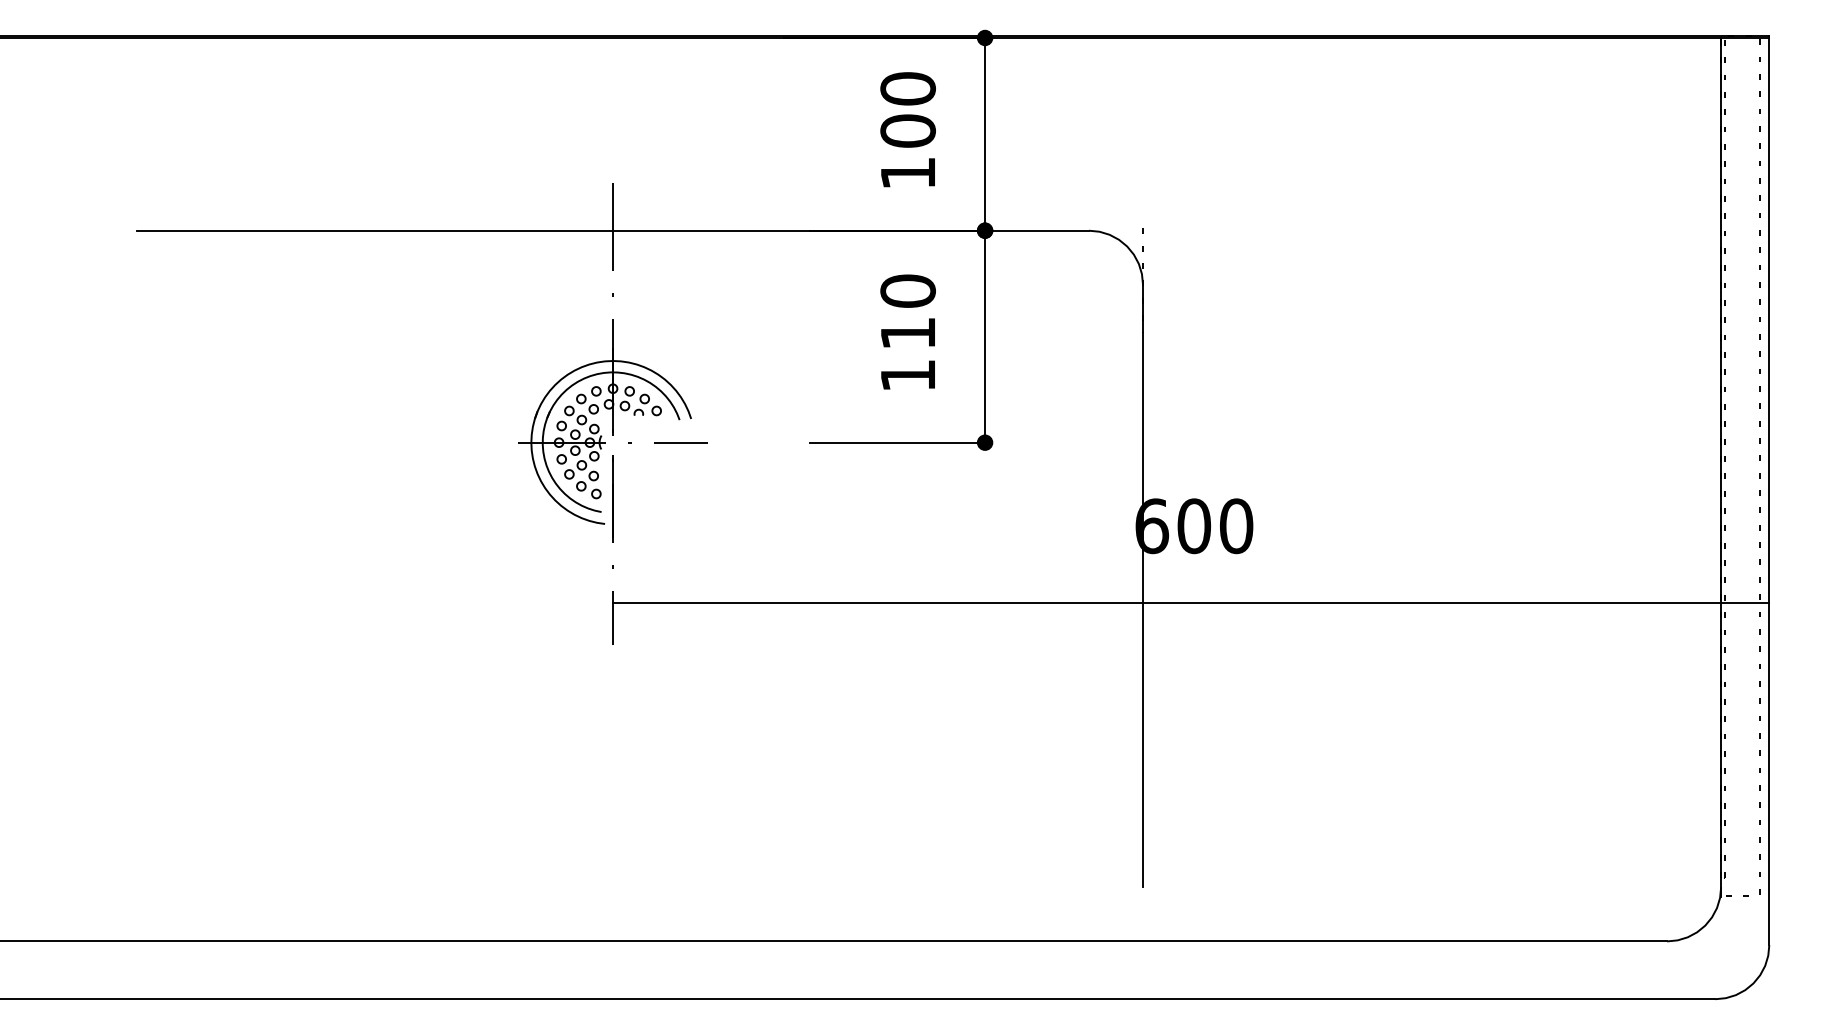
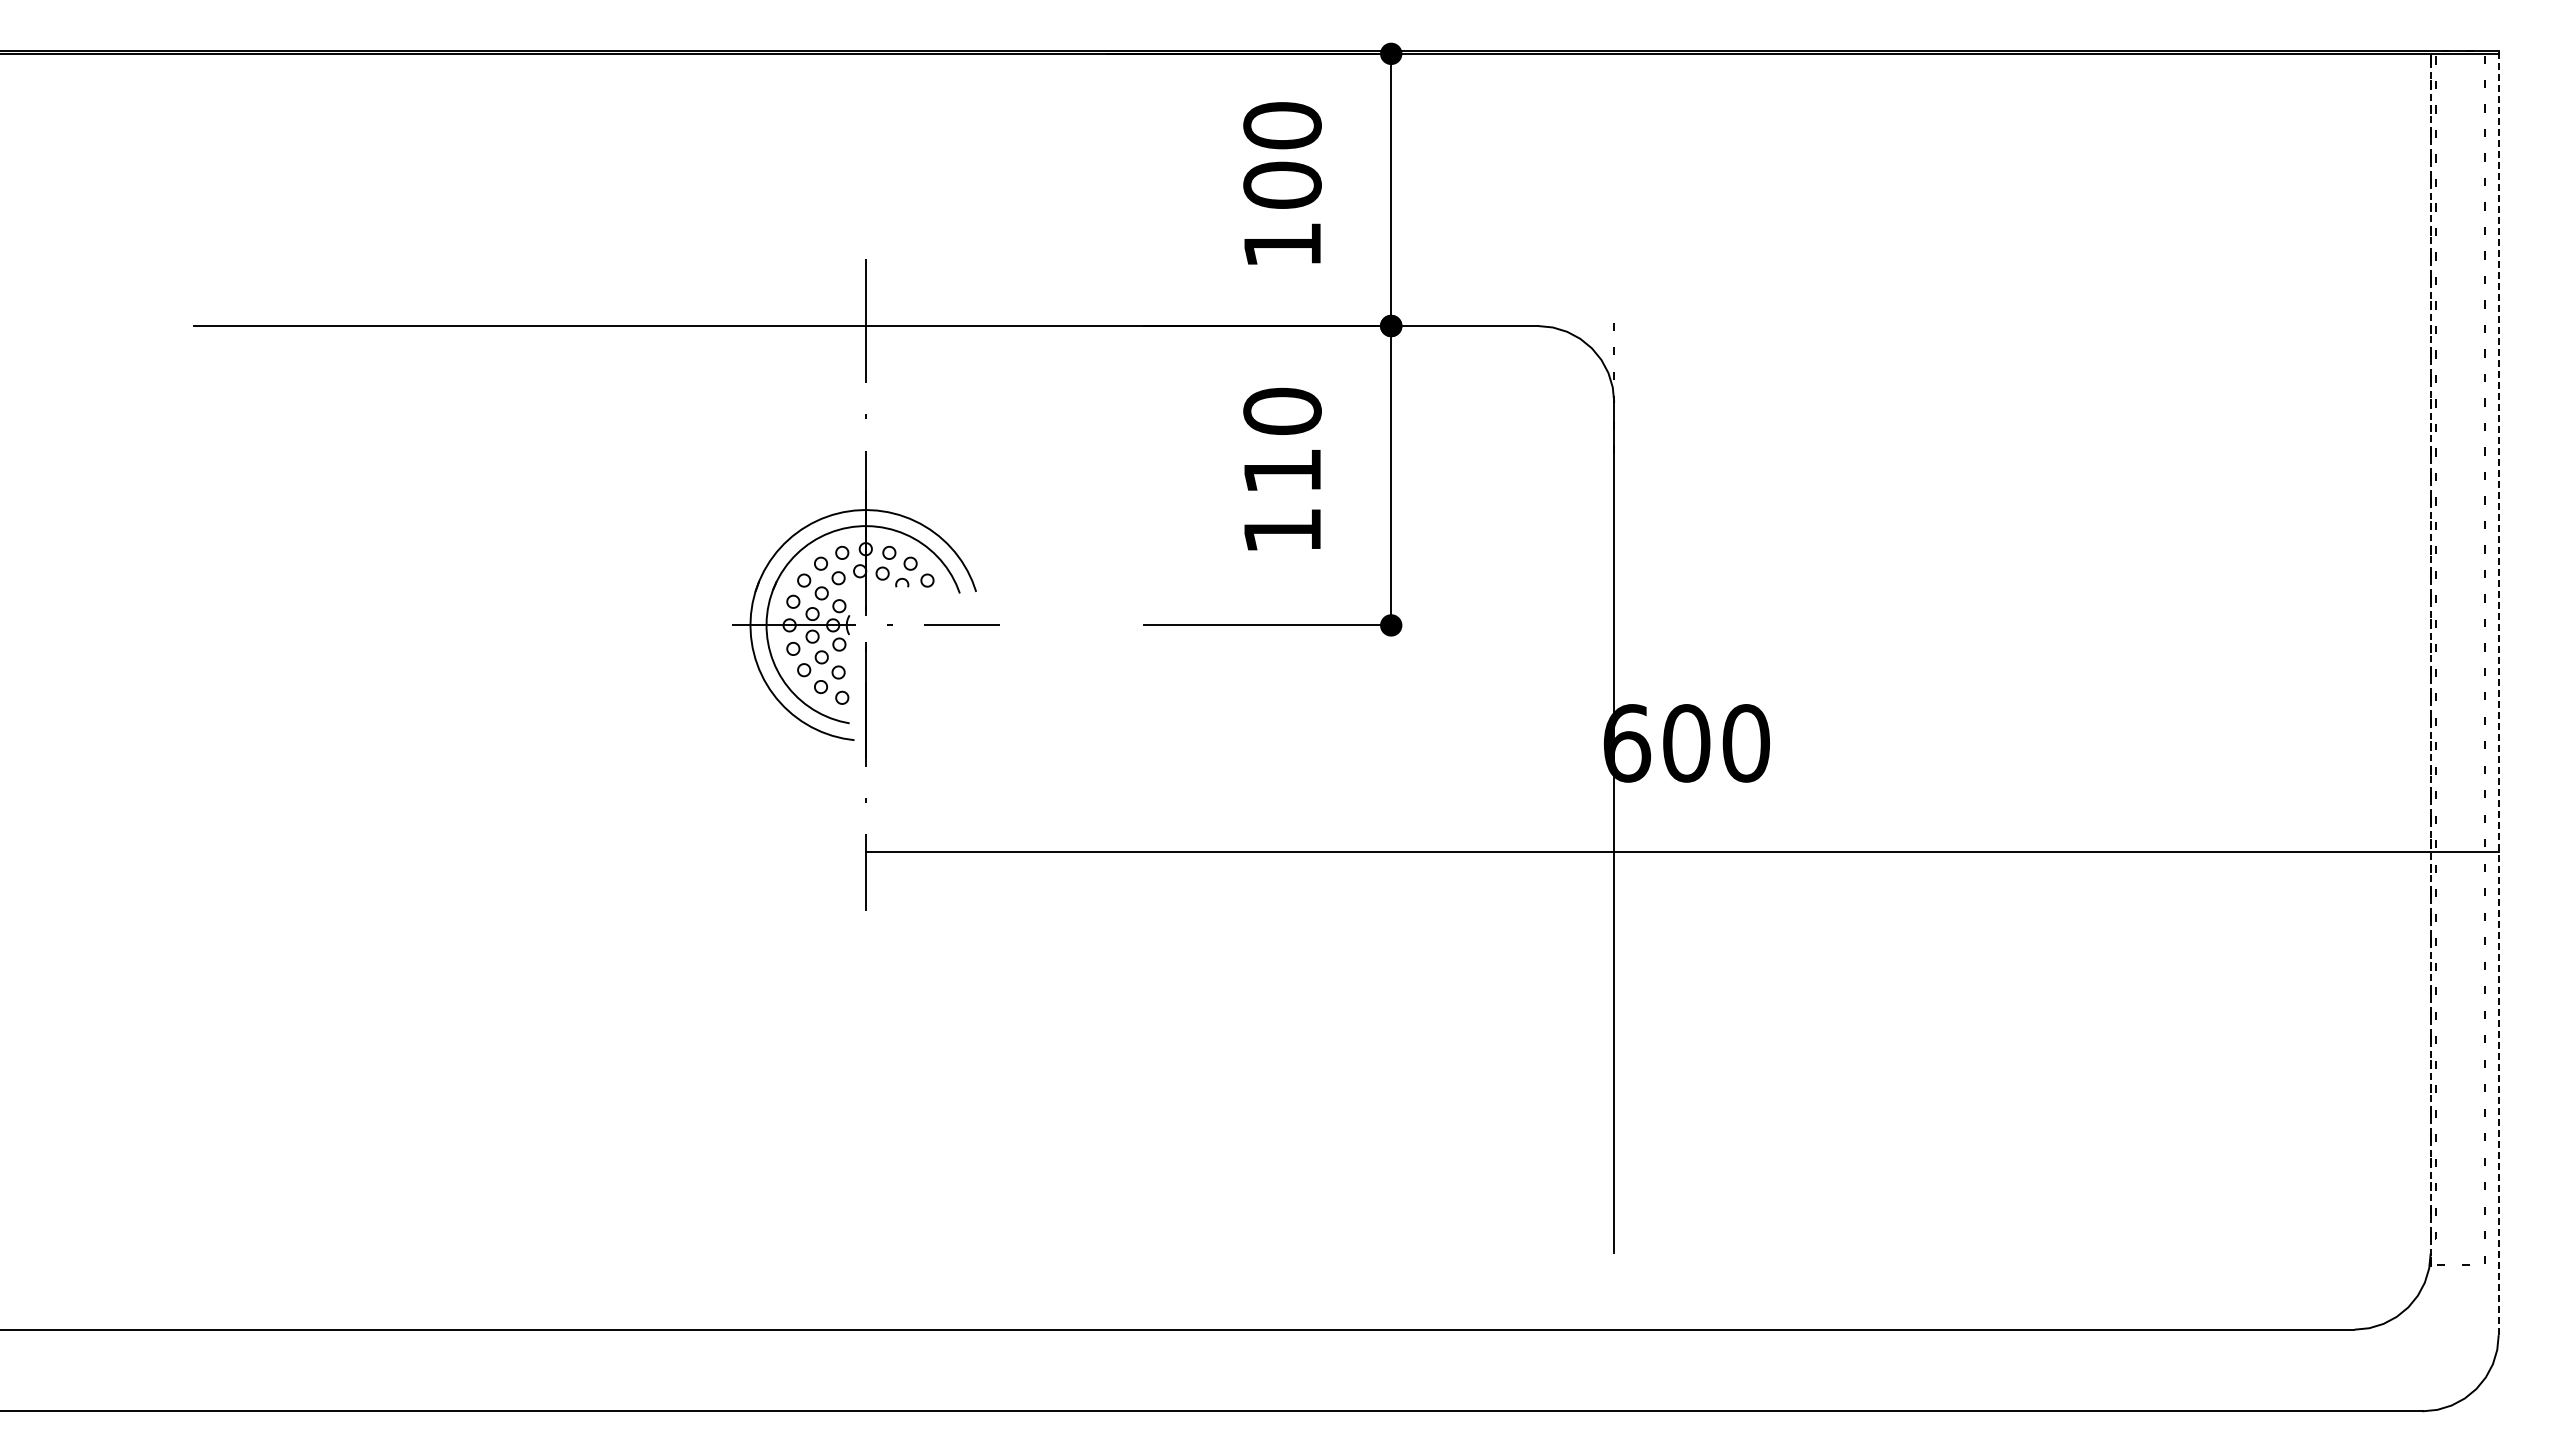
line: (1721, 467) -> (2430, 660), solid -> dashed
line: (1769, 490) -> (2498, 692), solid -> dashed

